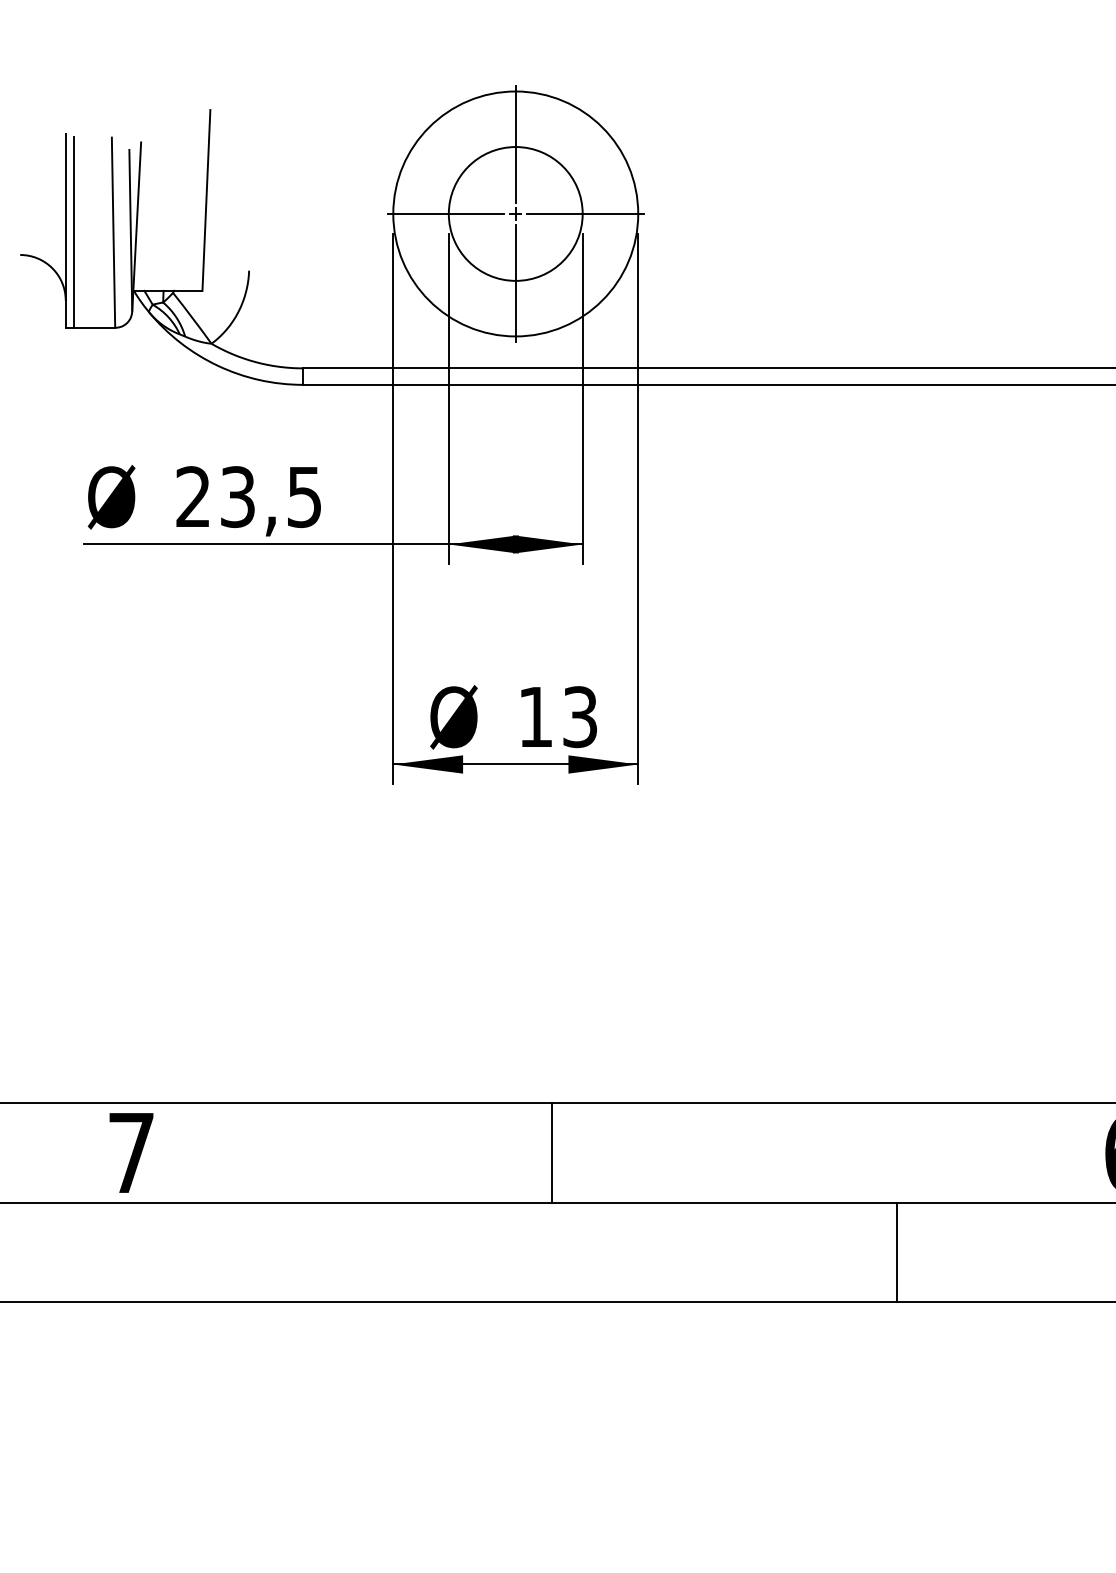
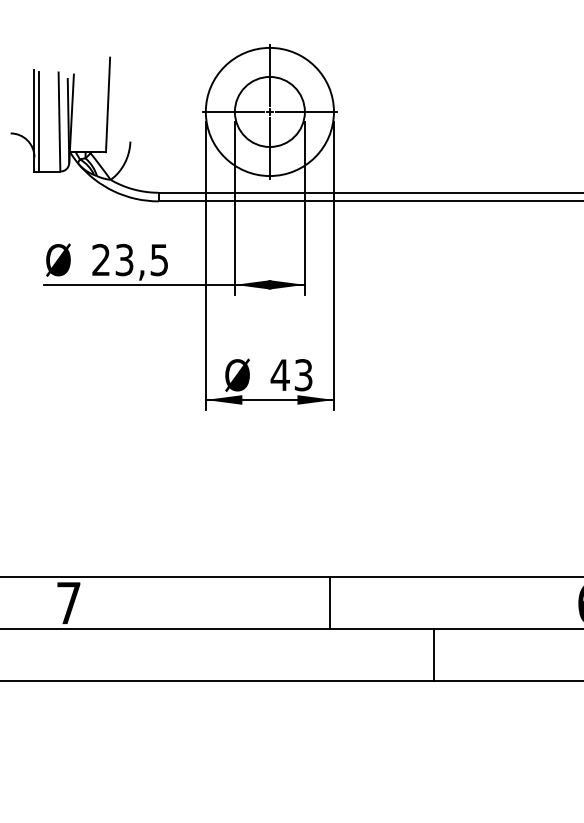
text: (534, 715) -> (279, 374), 13 -> 43
line: (551, 1153) -> (329, 603), moved
line: (897, 1252) -> (434, 655), moved

